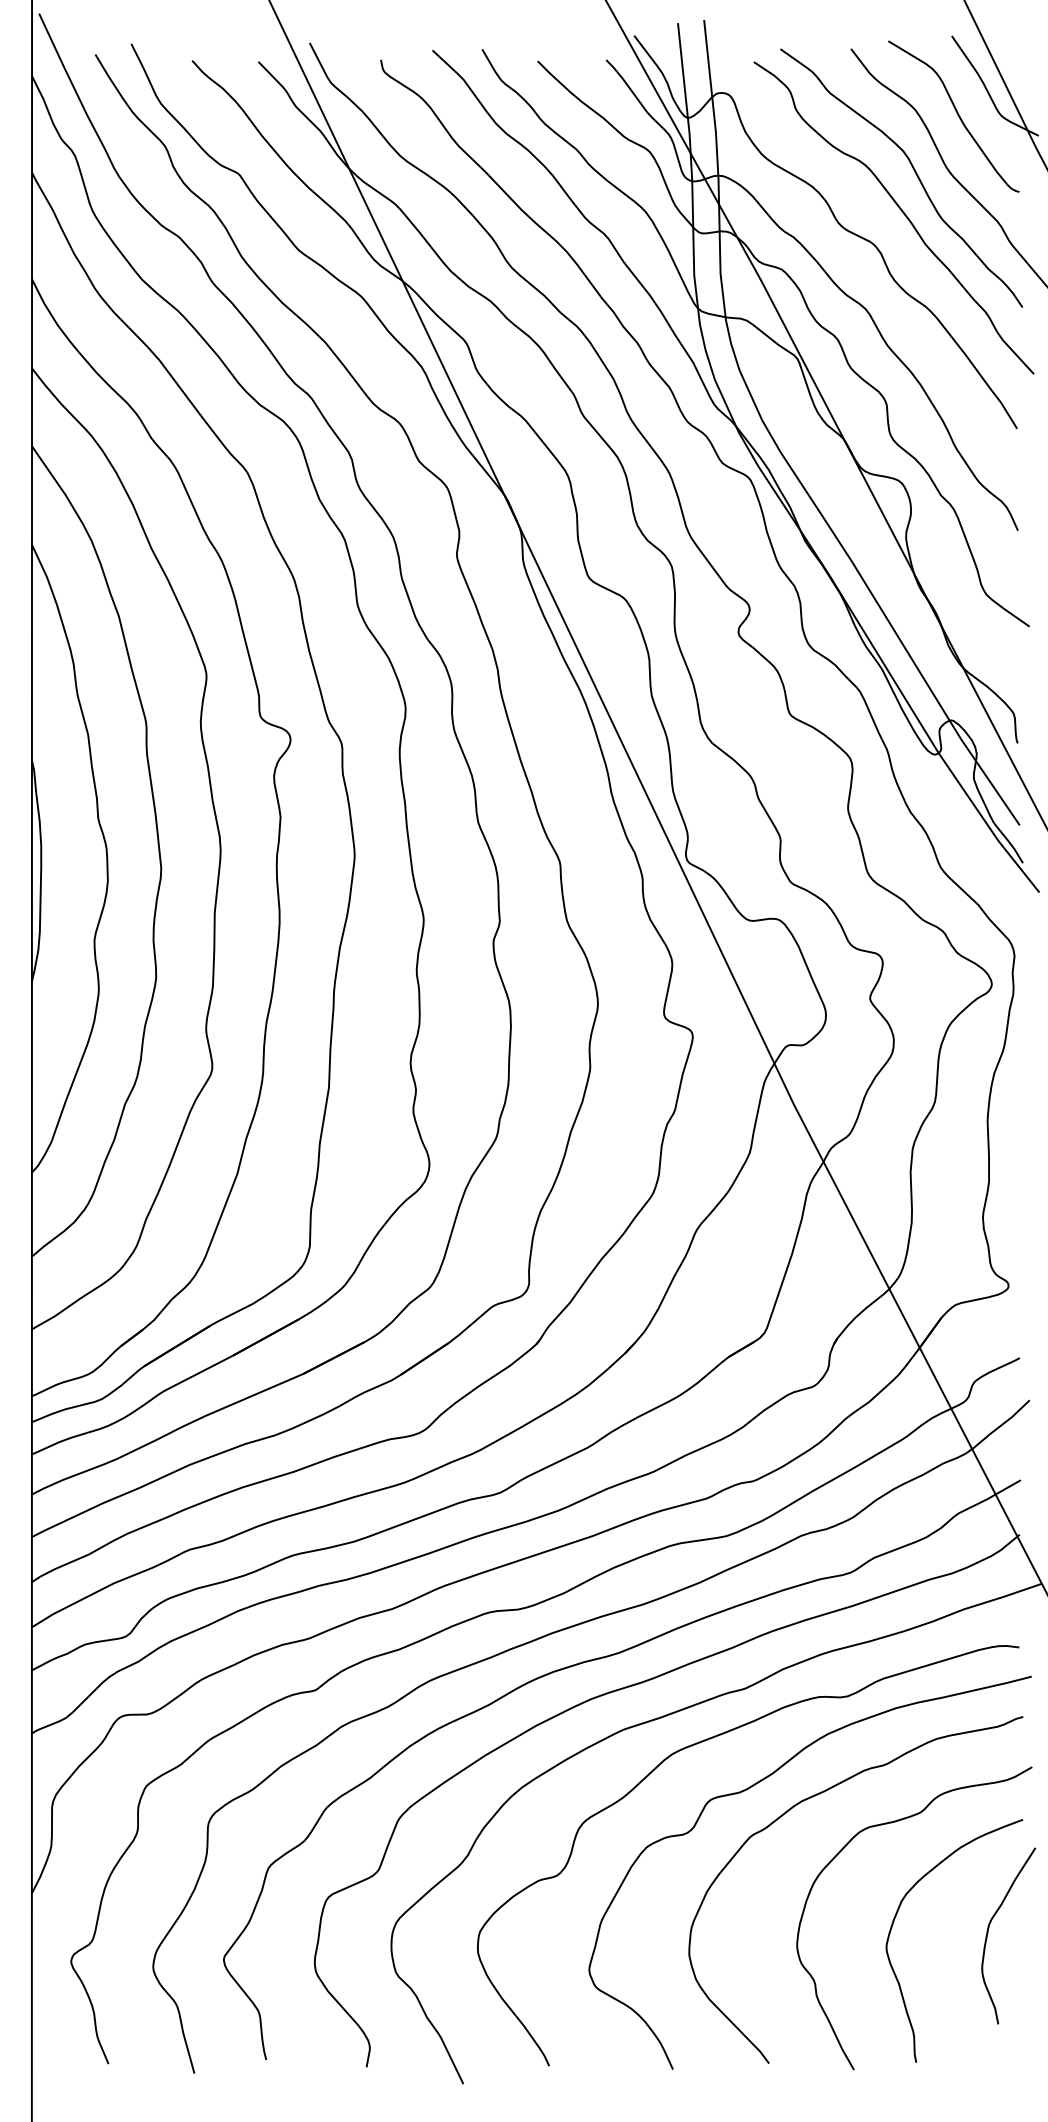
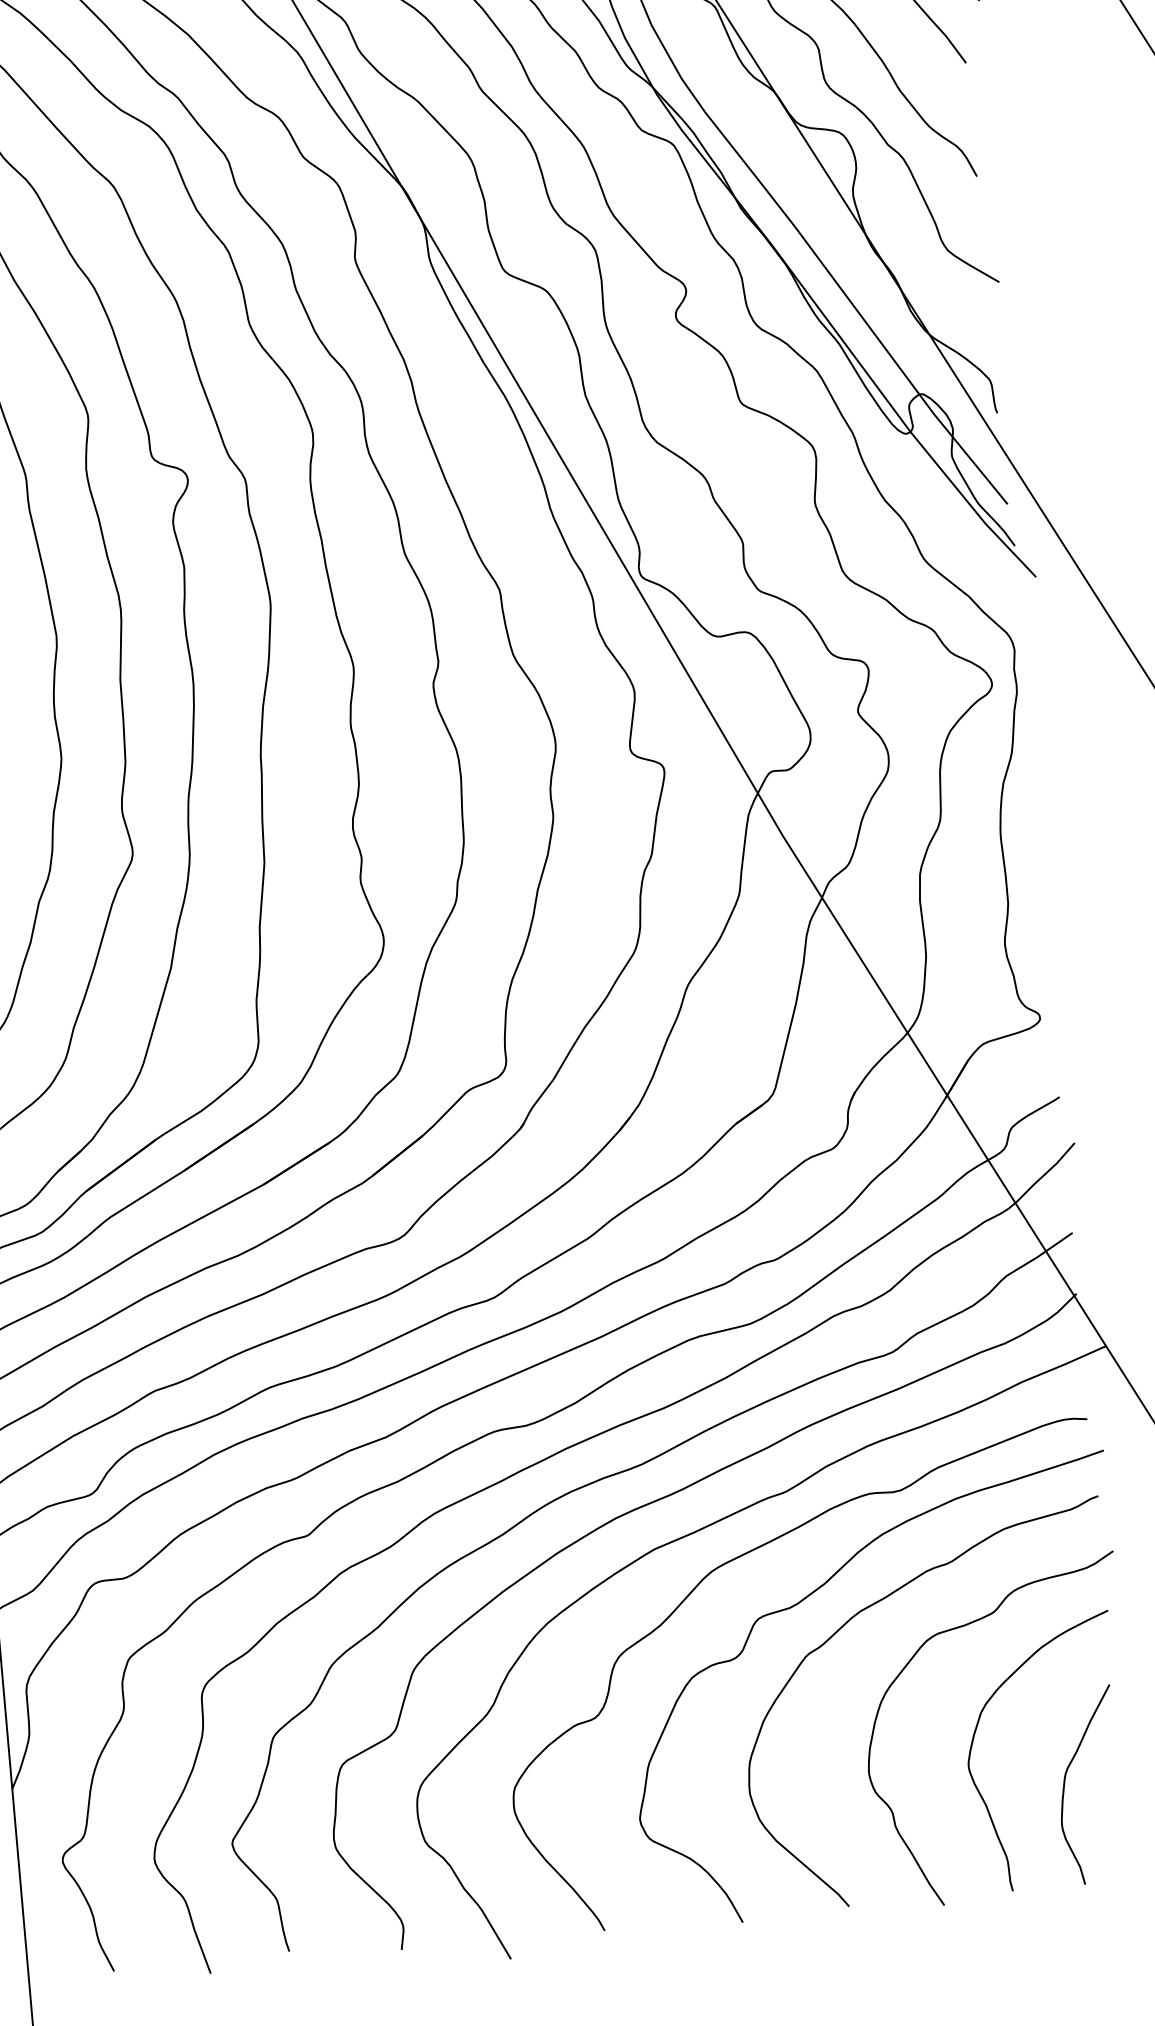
curve: (988, 1933) -> (1065, 1784), moved

